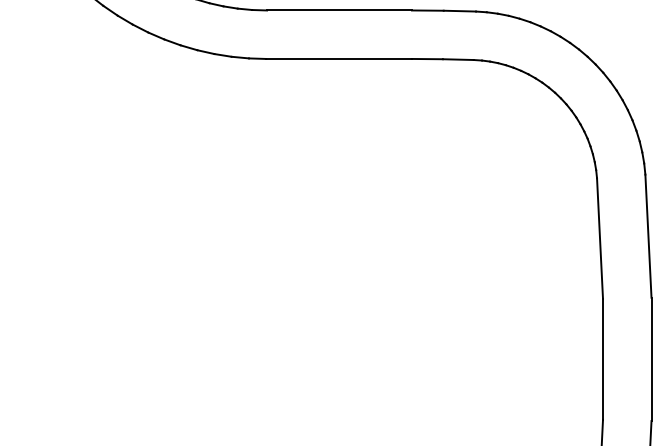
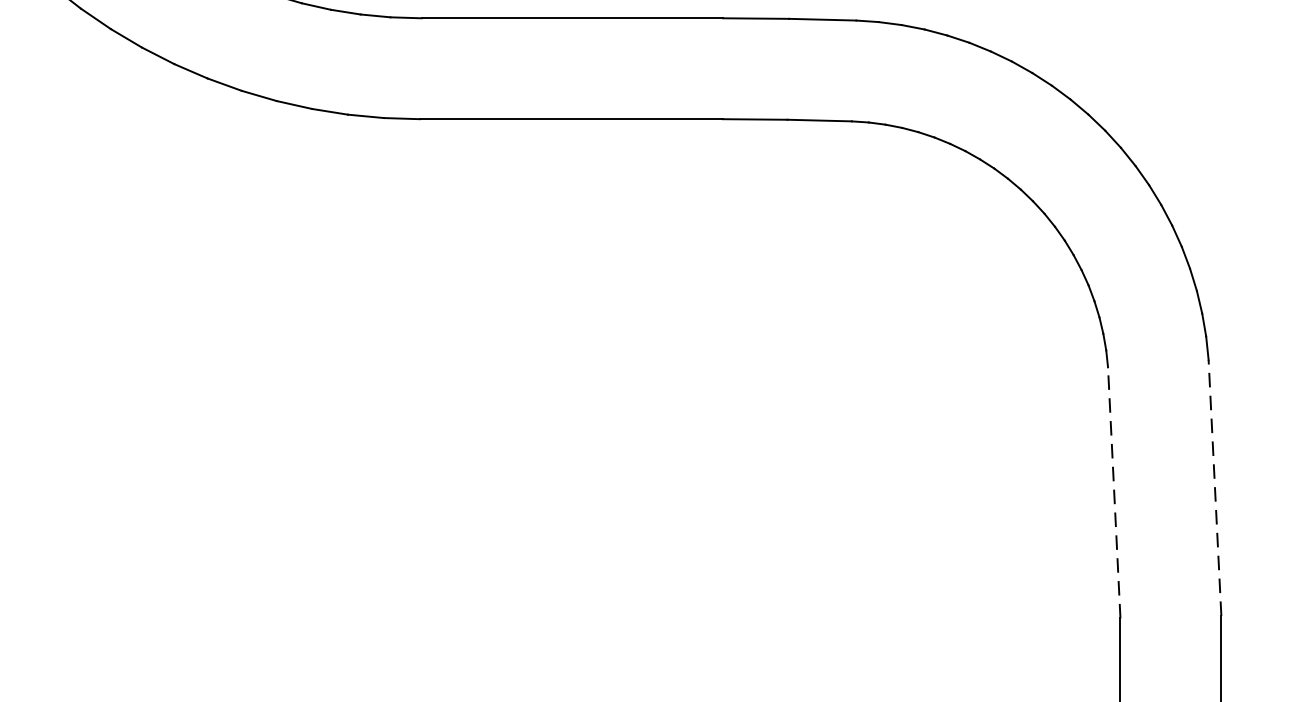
line: (648, 236) -> (1215, 488), solid -> dashed
line: (599, 238) -> (1113, 492), solid -> dashed

